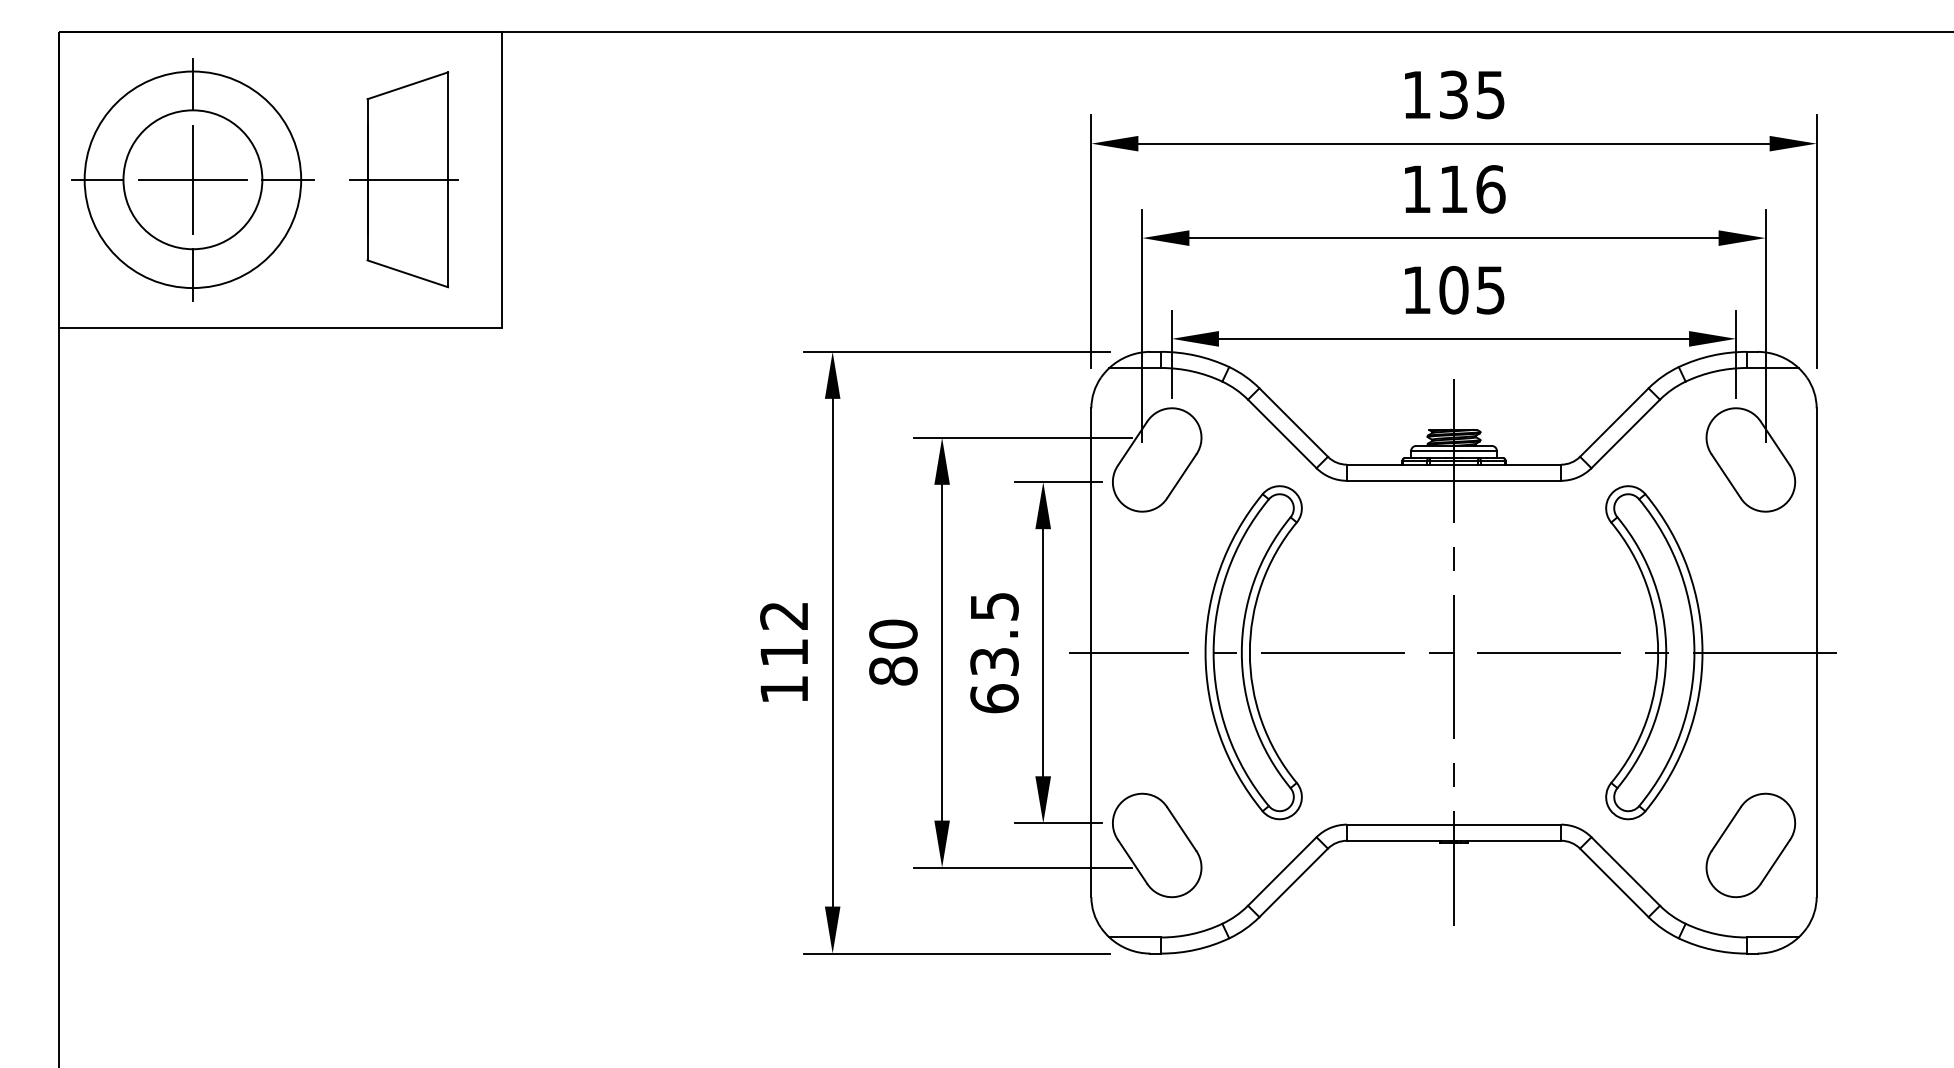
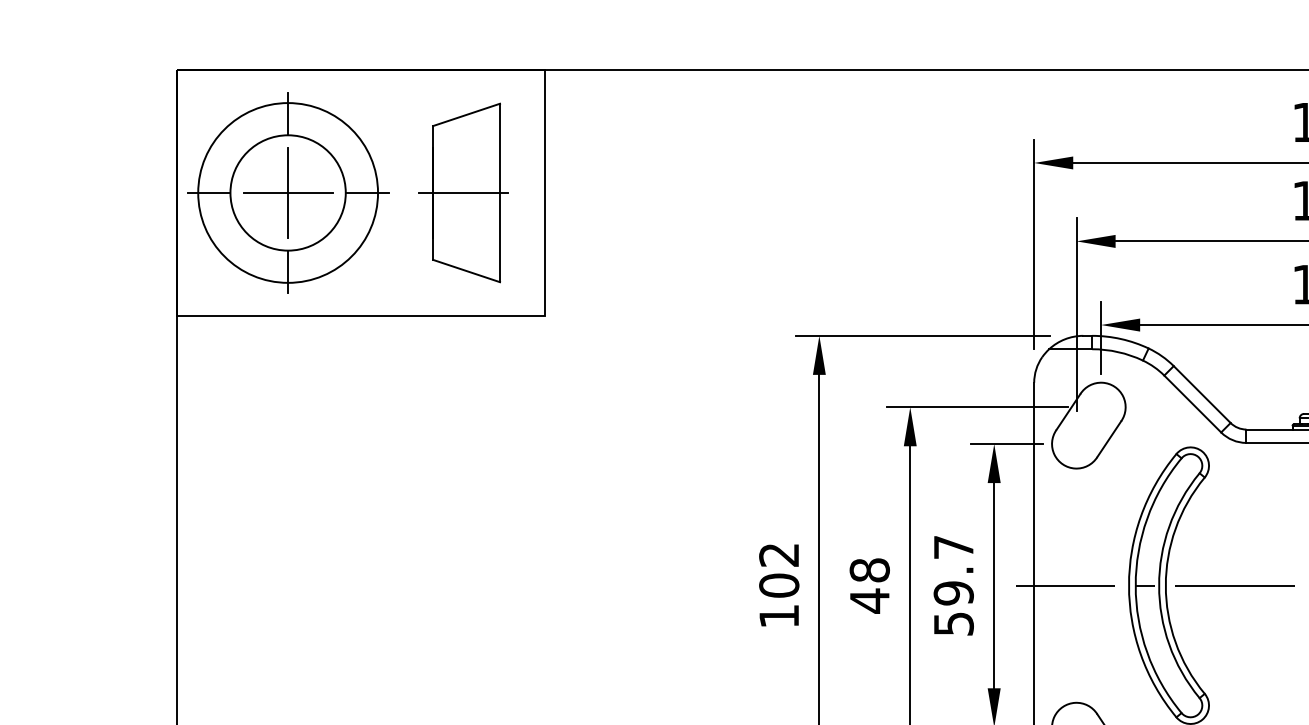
text: (784, 652) -> (779, 585), 112 -> 102
text: (893, 652) -> (869, 585), 80 -> 48
text: (994, 653) -> (953, 586), 63.5 -> 59.7

